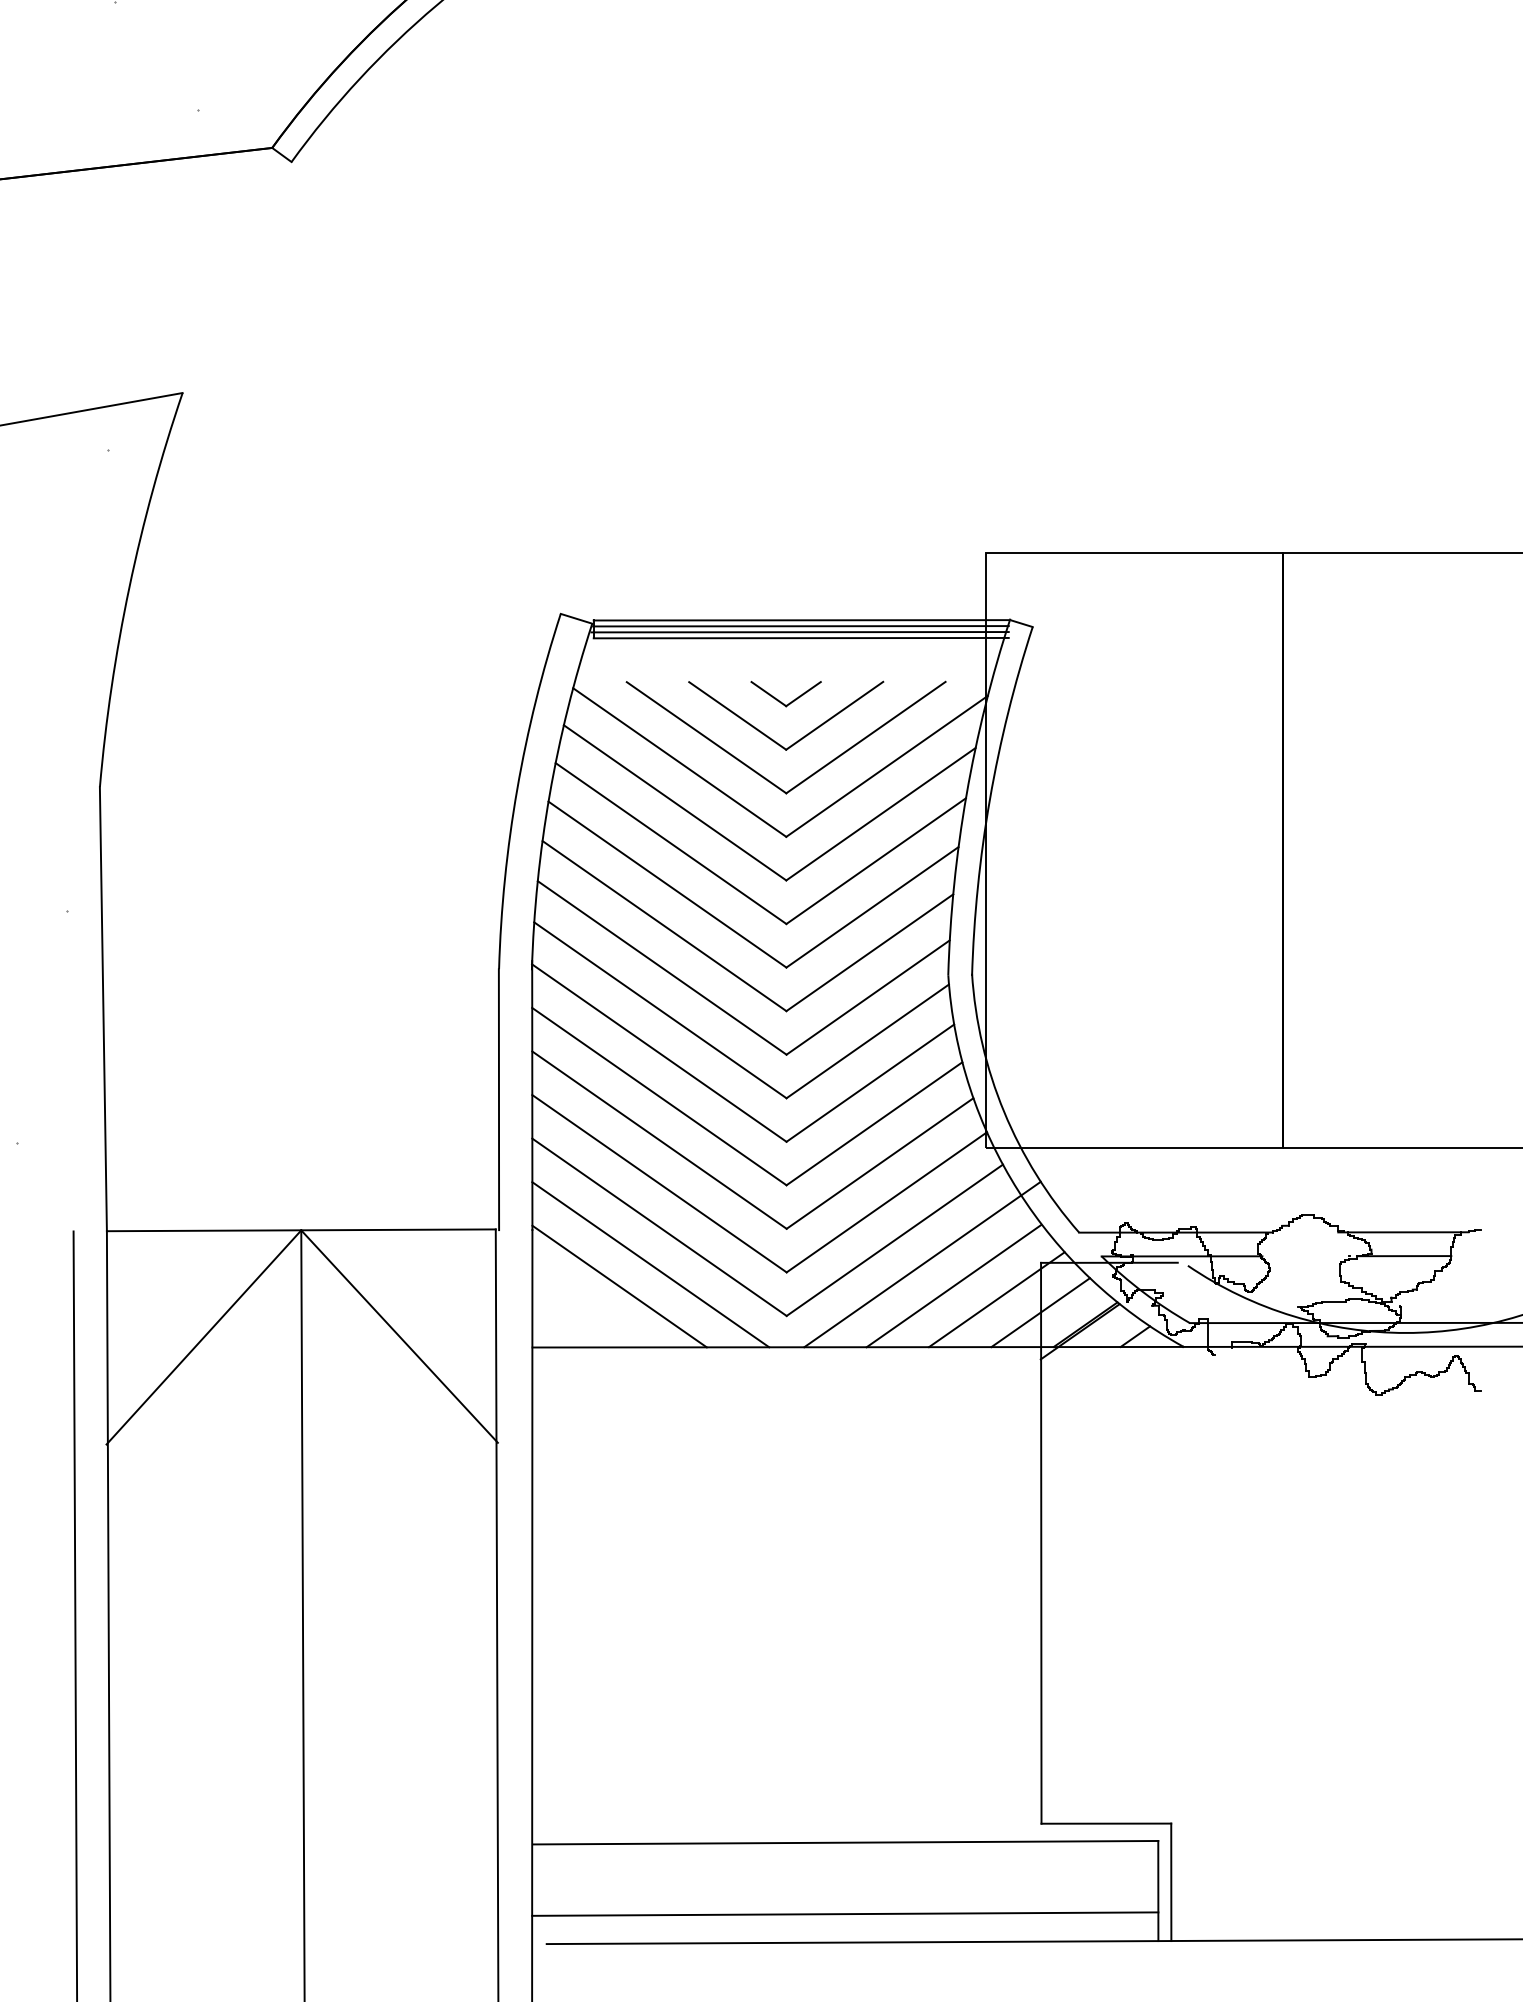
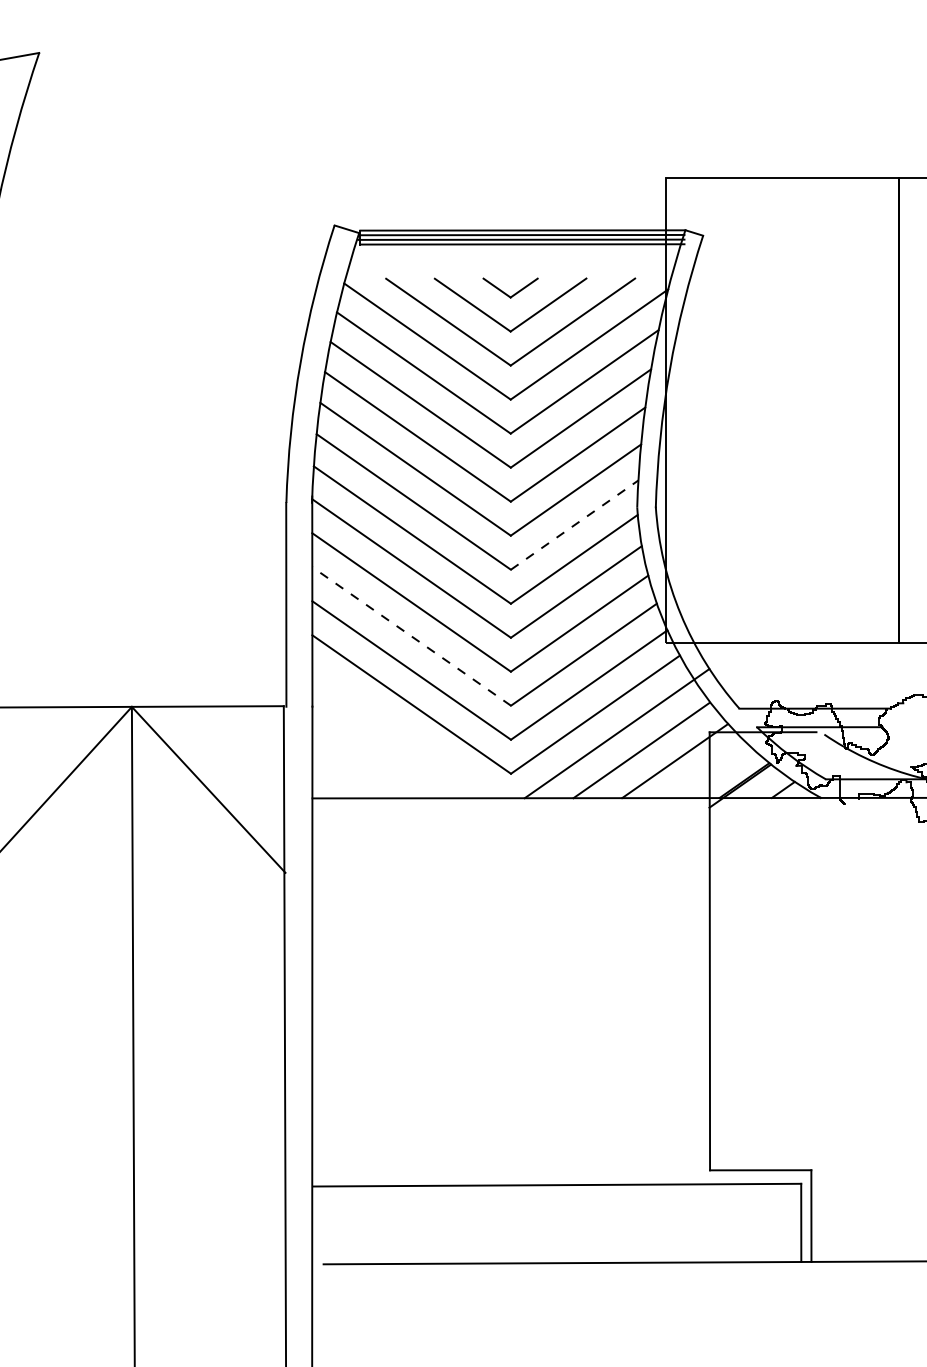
line: (868, 997) -> (574, 525), solid -> dashed
line: (659, 1139) -> (411, 635), solid -> dashed
line: (650, 1264) -> (404, 733), removed
line: (619, 1286) -> (380, 750), removed
line: (1040, 1312) -> (709, 771), removed
line: (845, 1913) -> (556, 1240), removed

